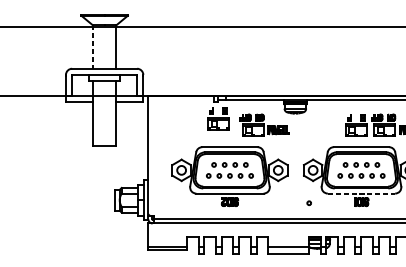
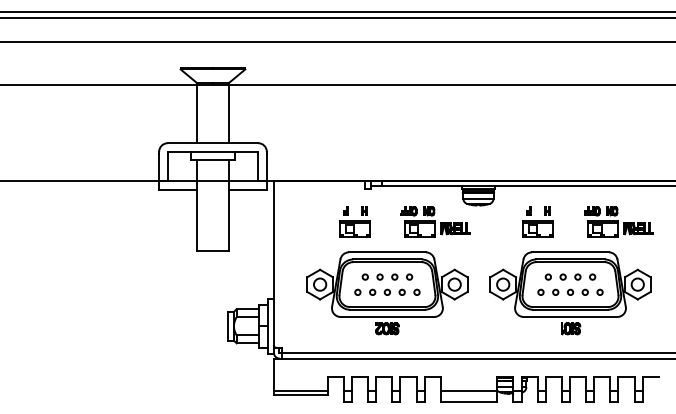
line: (92, 47) -> (196, 113), dashed -> solid
part: (217, 118) -> (354, 221), moved
part: (355, 125) -> (537, 221), moved
line: (361, 193) -> (570, 316), dashed -> solid
circle: (309, 202) -> (497, 329), removed

